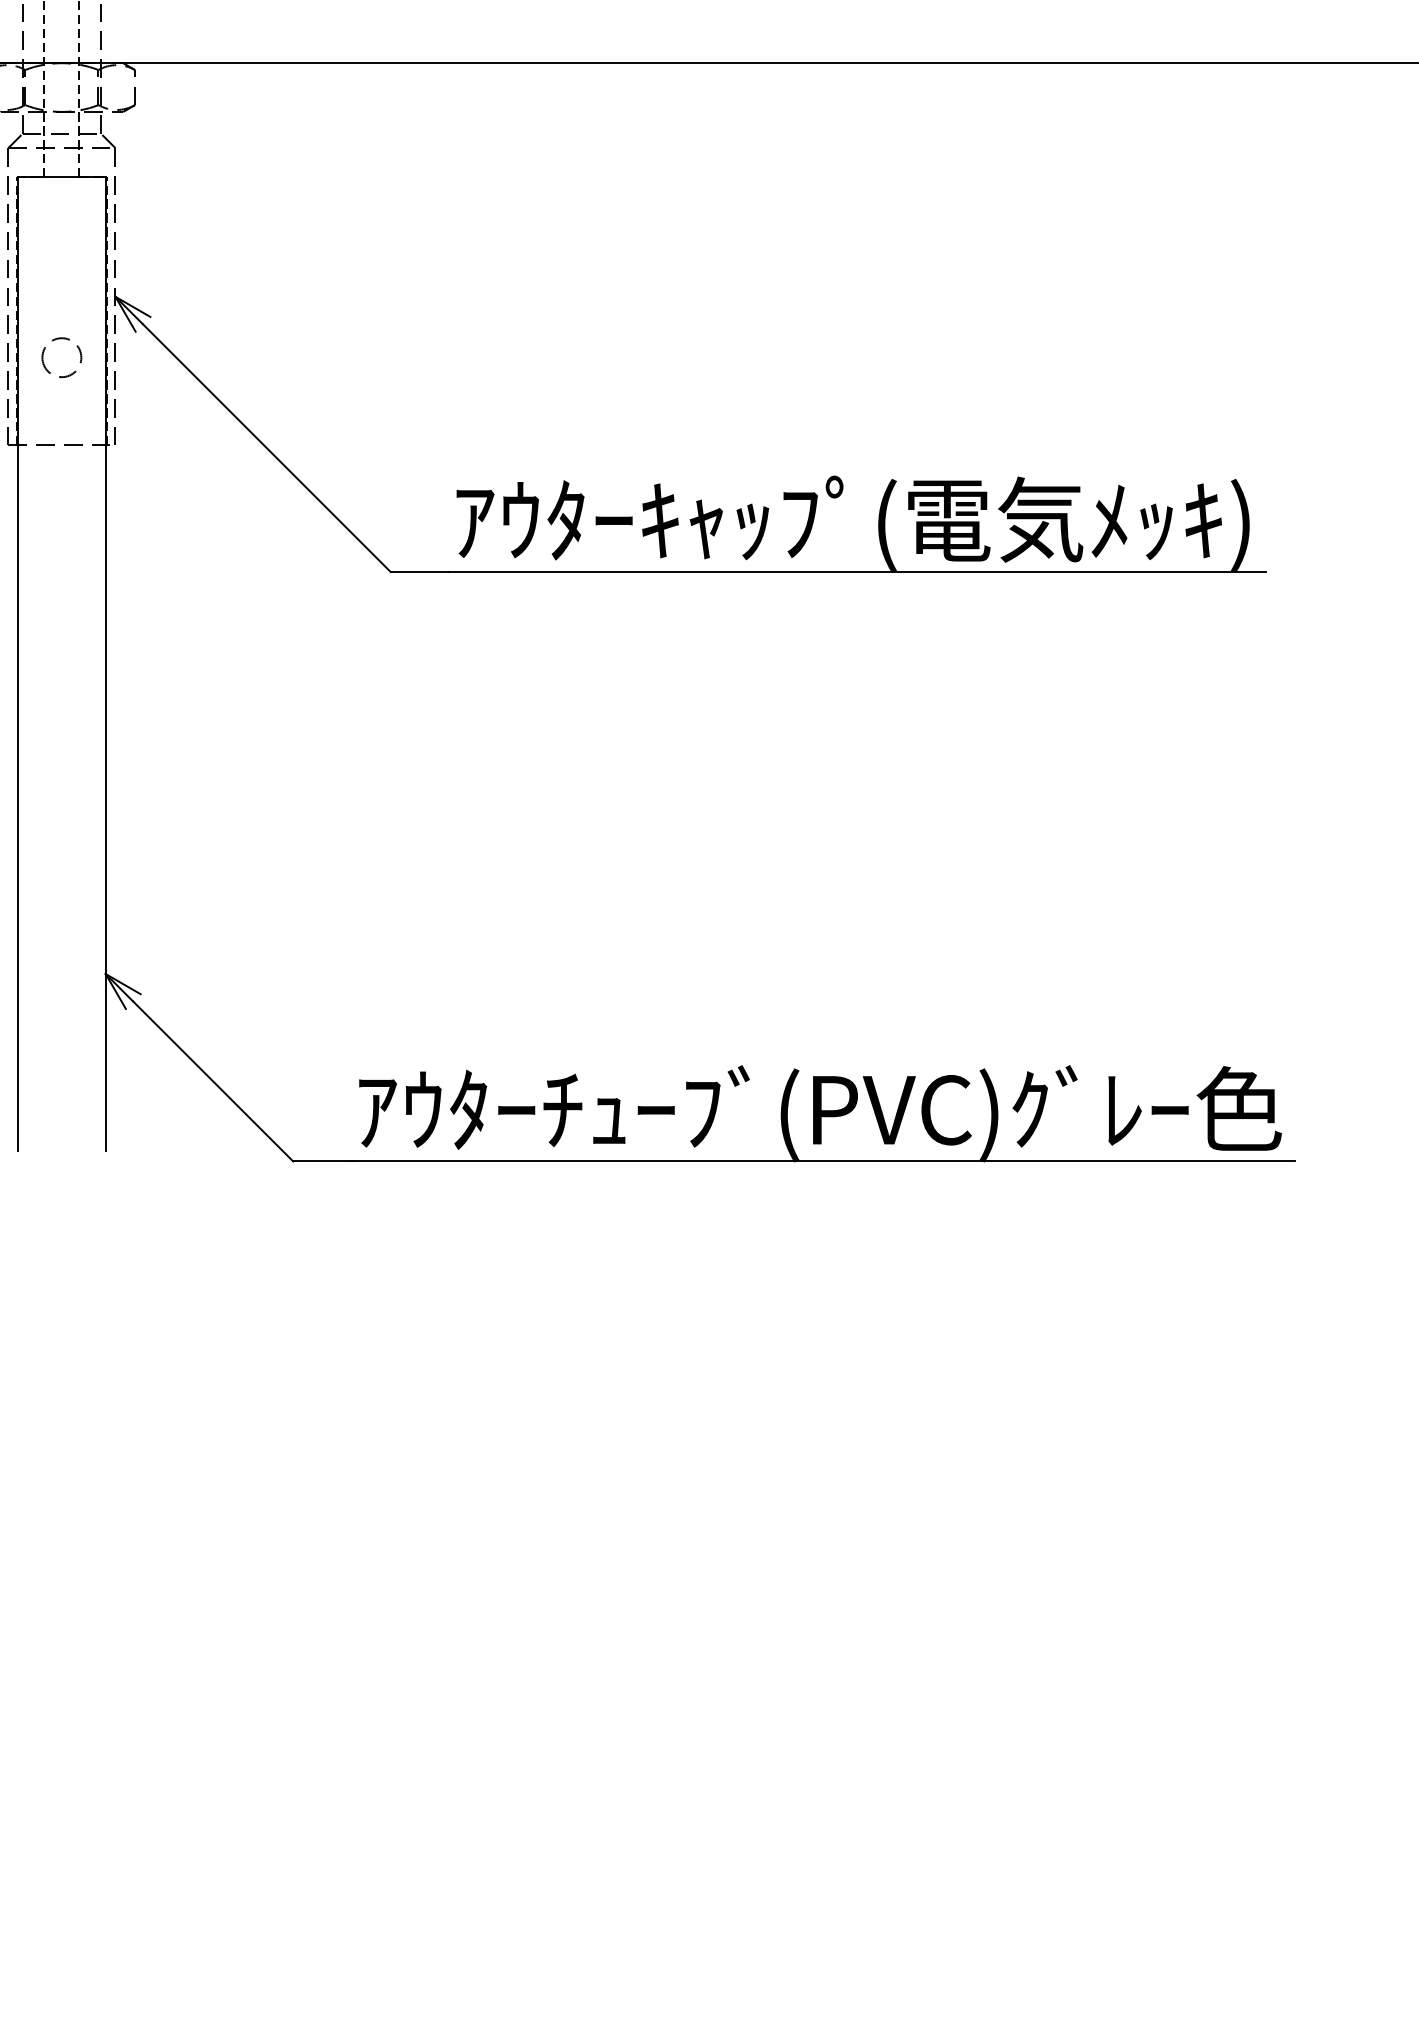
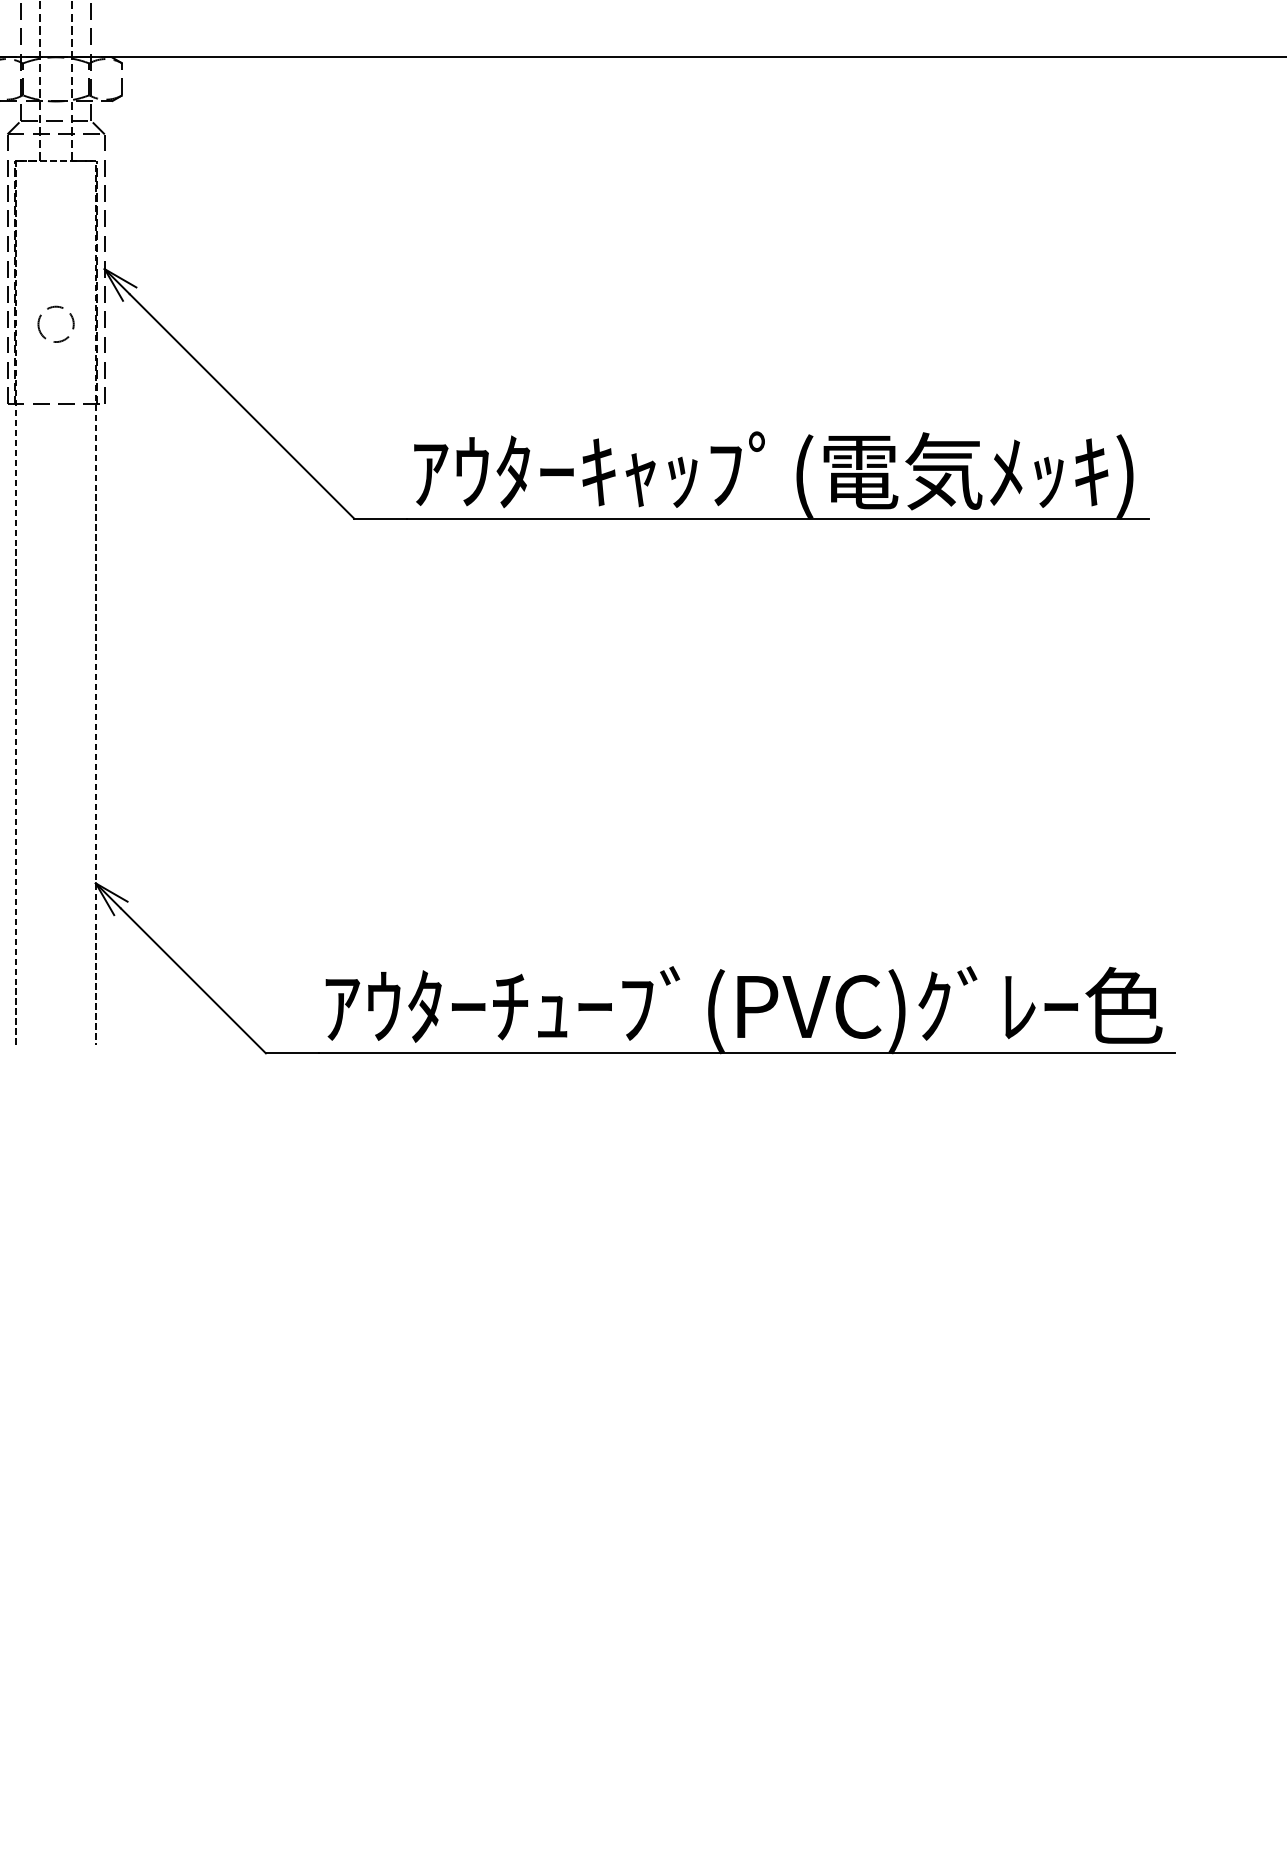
line: (61, 177) -> (55, 160), solid -> dashed

